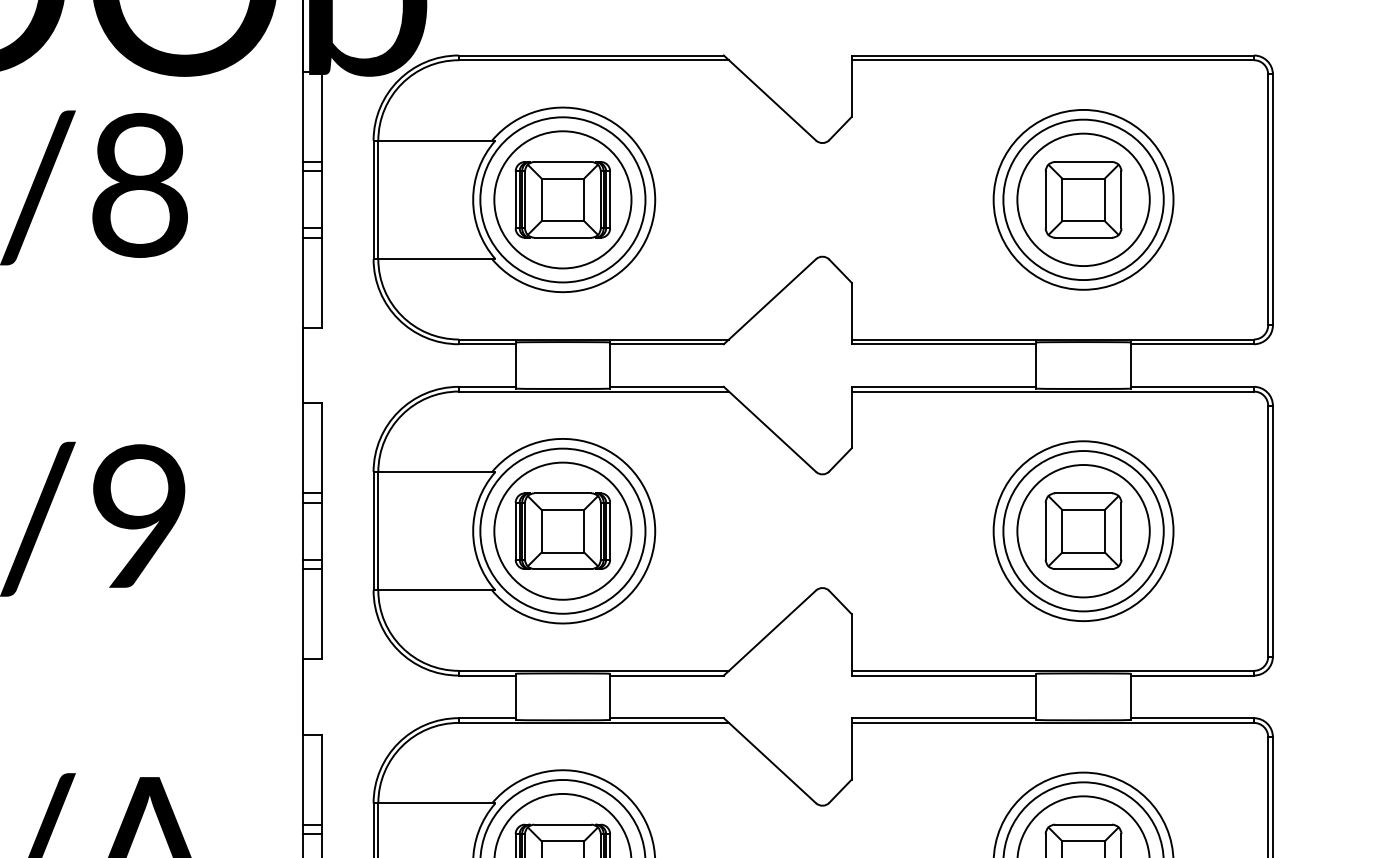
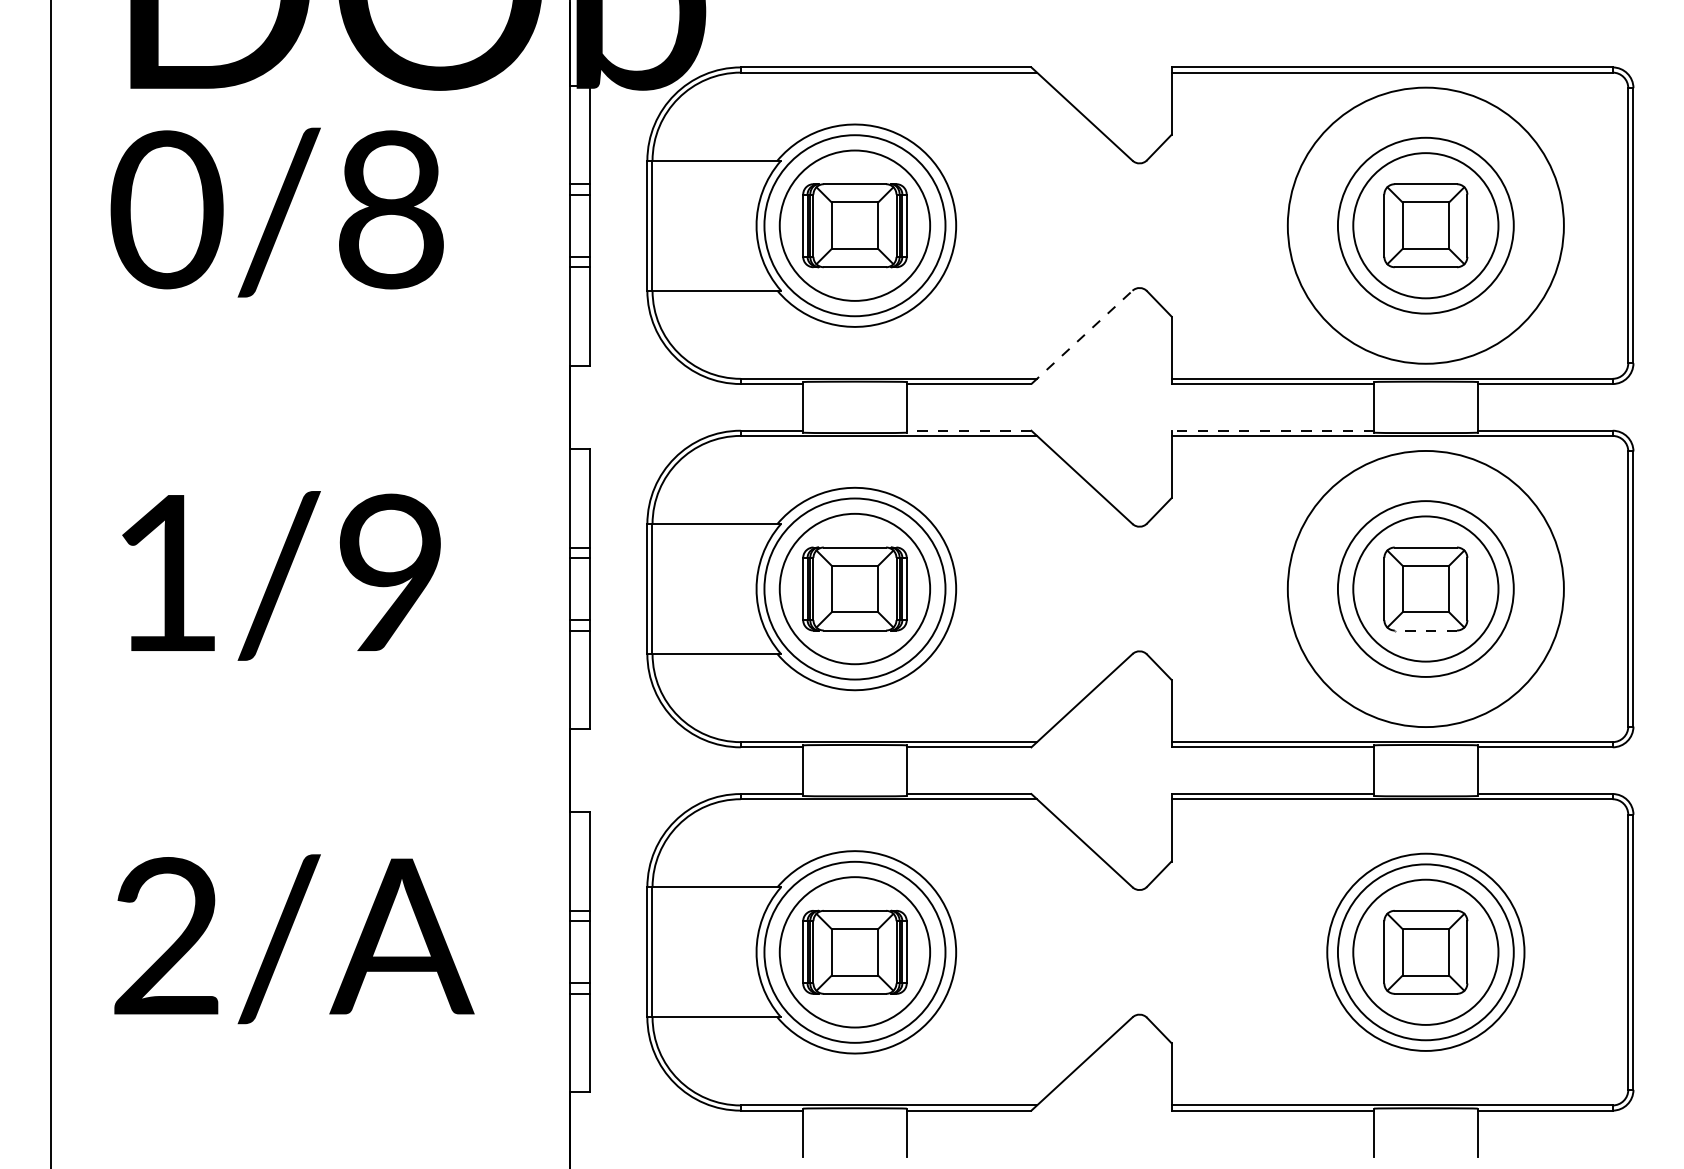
circle: (1083, 199) -> (1425, 225), size x1.4
line: (769, 301) -> (1081, 337), solid -> dashed
line: (666, 386) -> (968, 430), solid -> dashed
line: (943, 386) -> (1272, 430), solid -> dashed
circle: (1083, 530) -> (1425, 588), size x1.4
line: (1083, 569) -> (1425, 630), solid -> dashed

